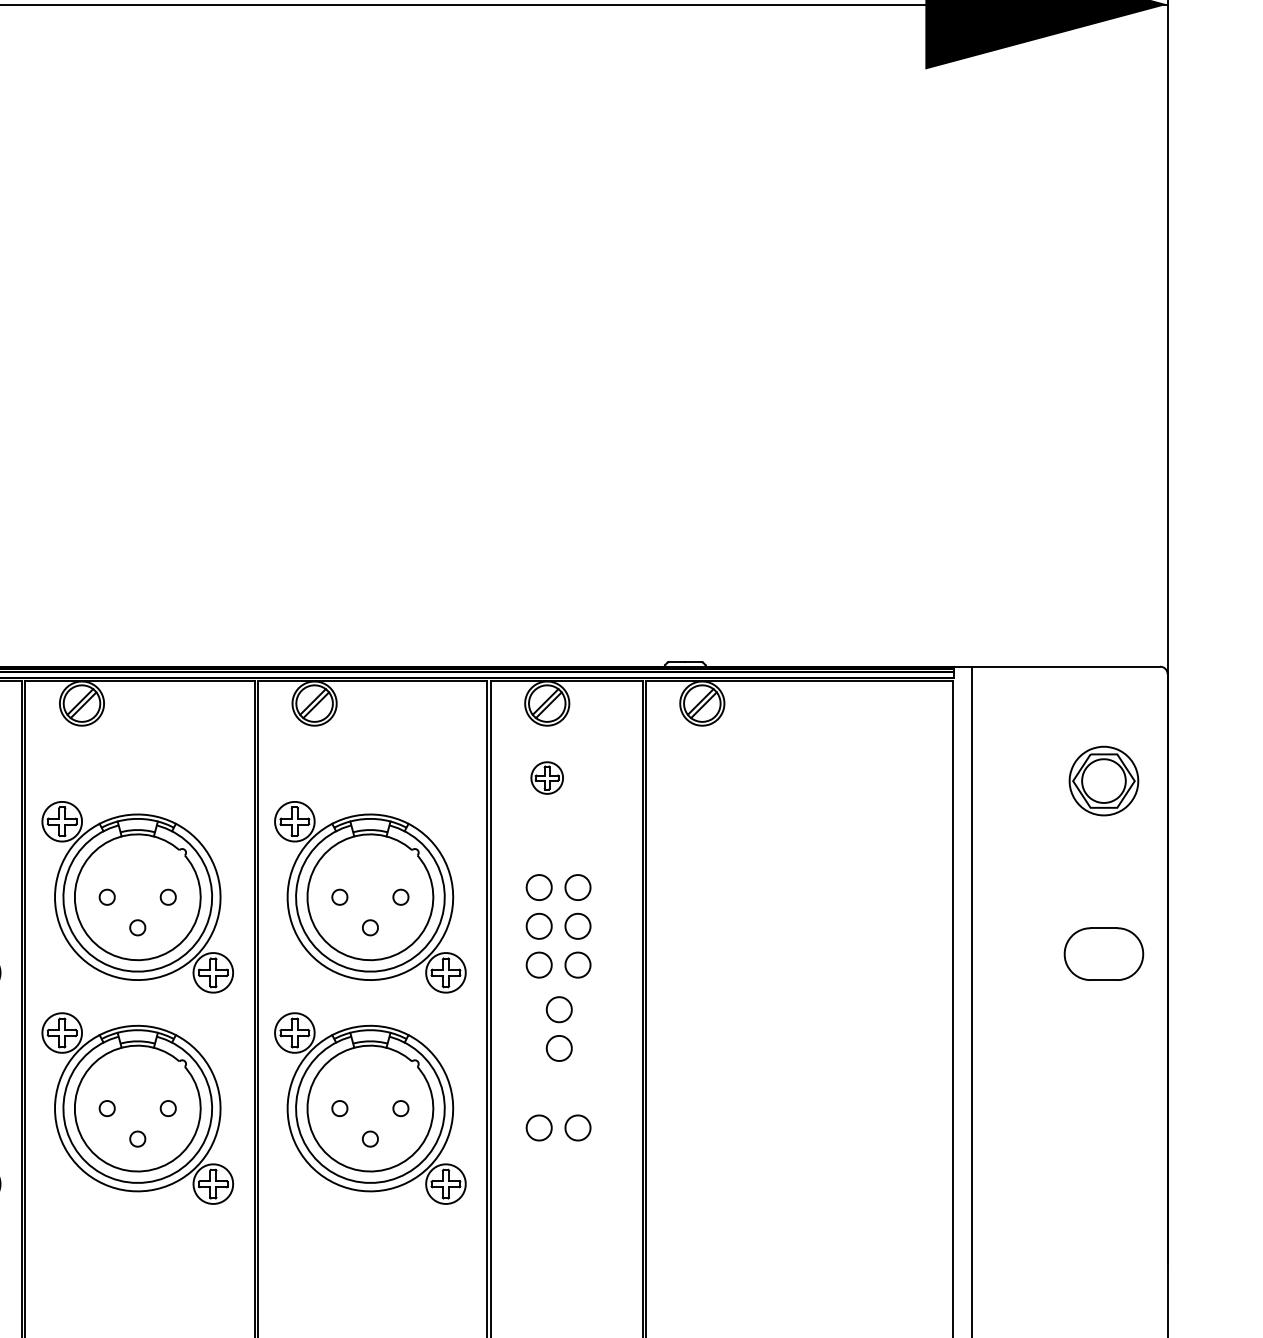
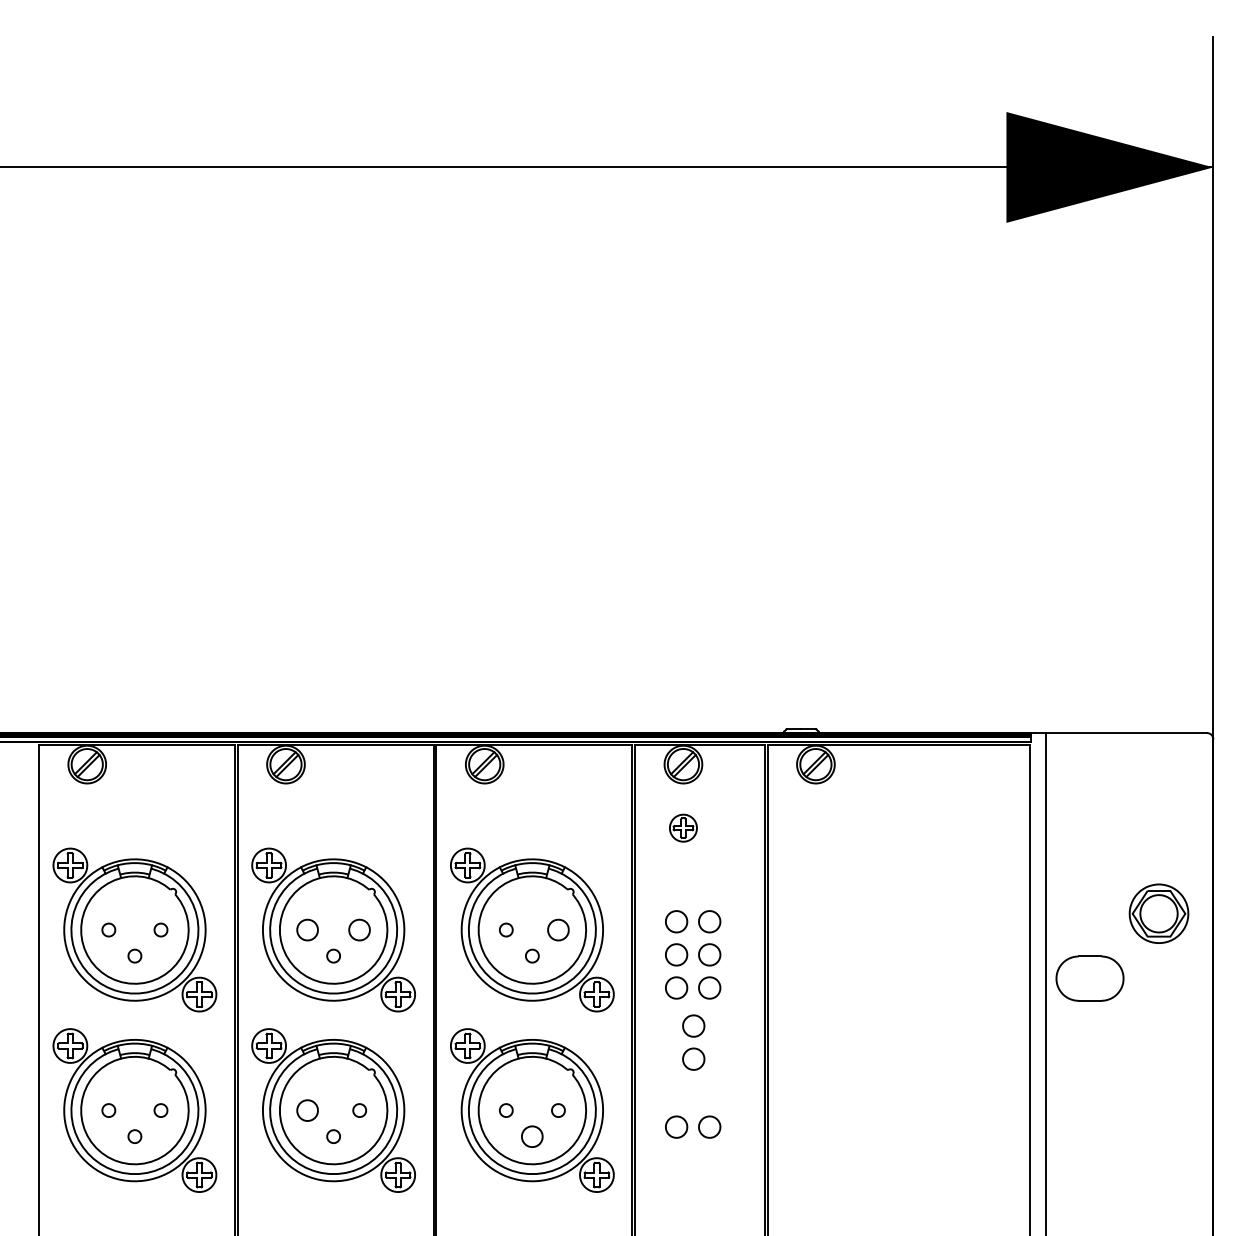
part: (1103, 780) -> (1158, 913), moved
part: (107, 896) -> (307, 929), size x1.6
part: (168, 896) -> (359, 929), size x1.6
part: (400, 896) -> (558, 929), size x1.6
part: (1103, 953) -> (1089, 978), moved
part: (107, 1108) -> (307, 1110), size x1.6
part: (370, 1138) -> (532, 1136), size x1.6

